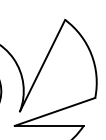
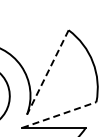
line: (42, 65) -> (47, 72), solid -> dashed
line: (55, 111) -> (59, 114), solid -> dashed

